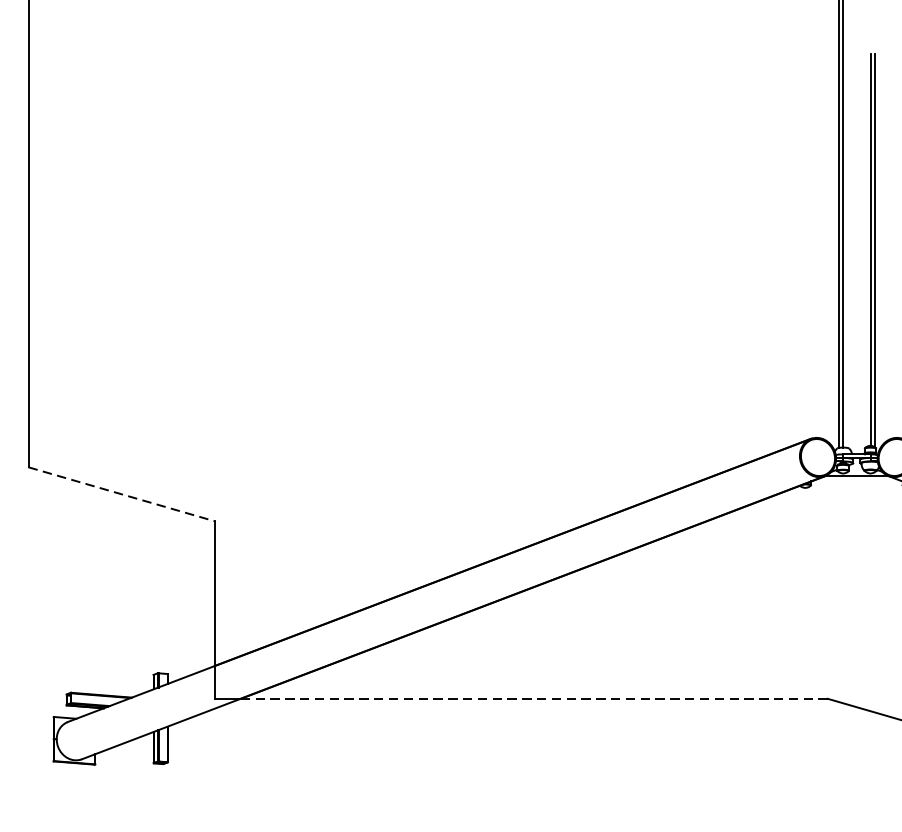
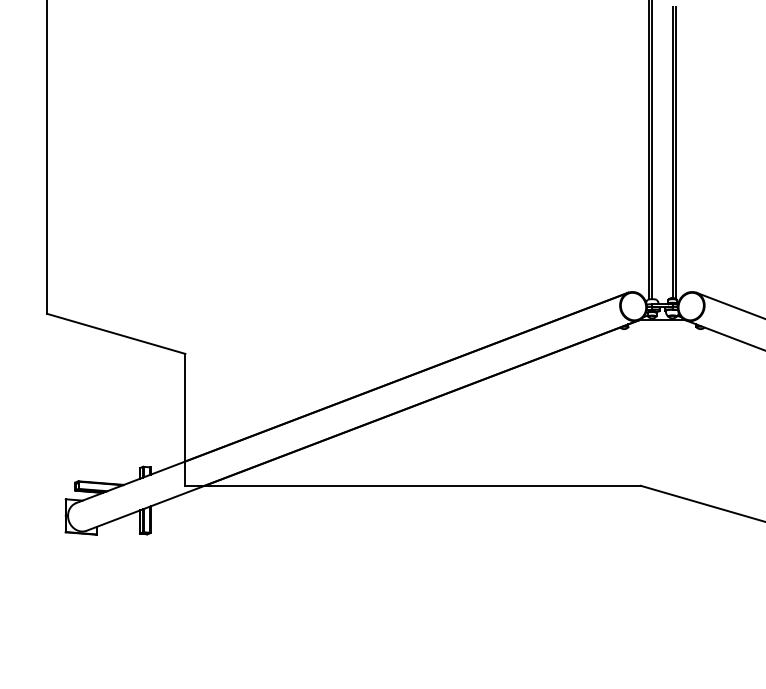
line: (121, 493) -> (116, 333), dashed -> solid
line: (533, 698) -> (422, 485), dashed -> solid

